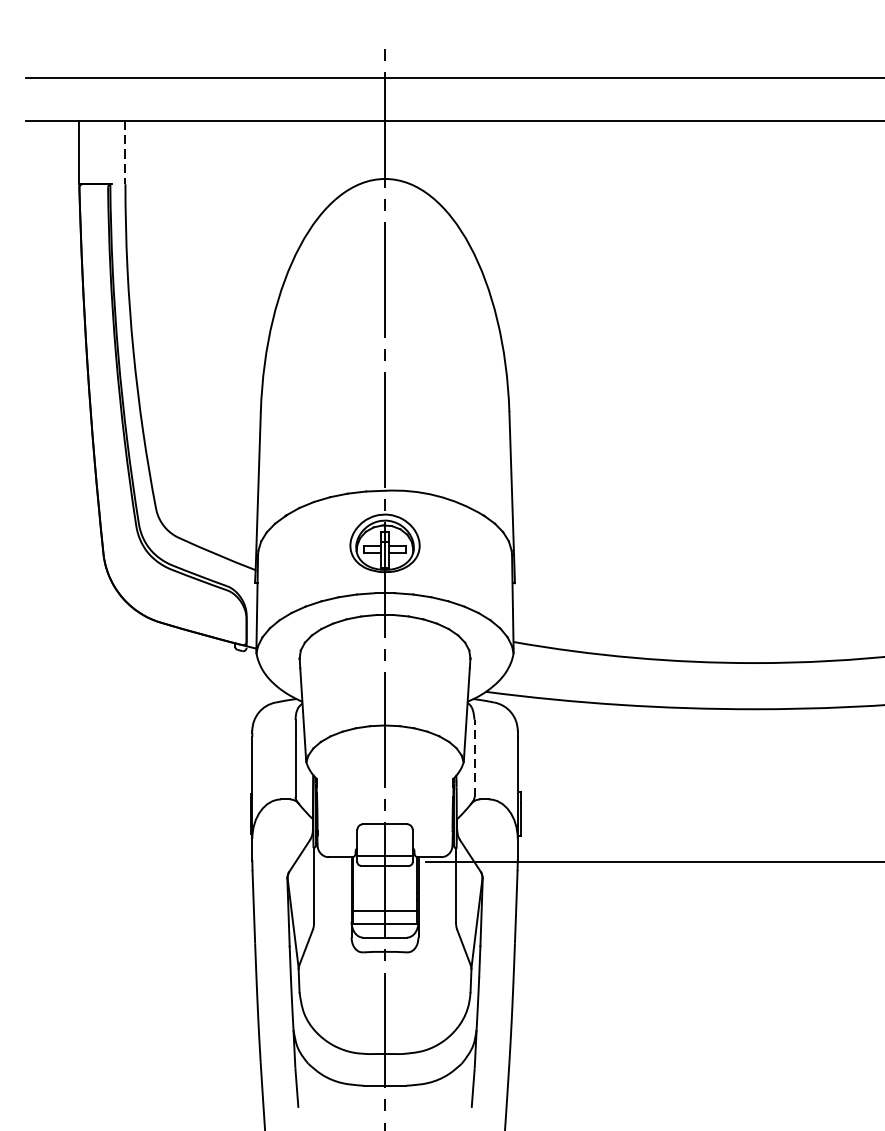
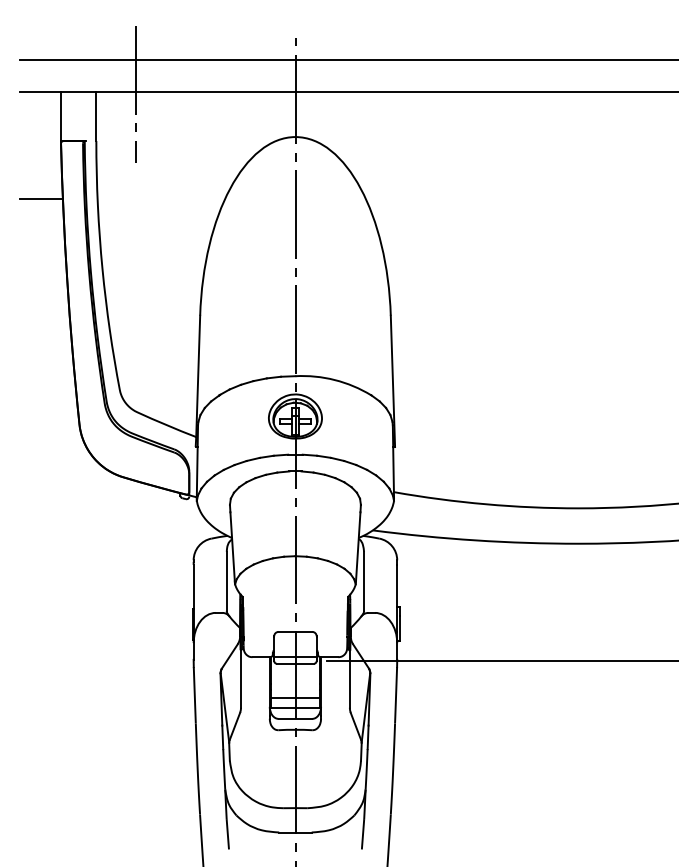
line: (177, 123) -> (136, 94), added
line: (125, 153) -> (96, 117), dashed -> solid
line: (53, 259) -> (41, 198), added
line: (475, 757) -> (364, 580), dashed -> solid

